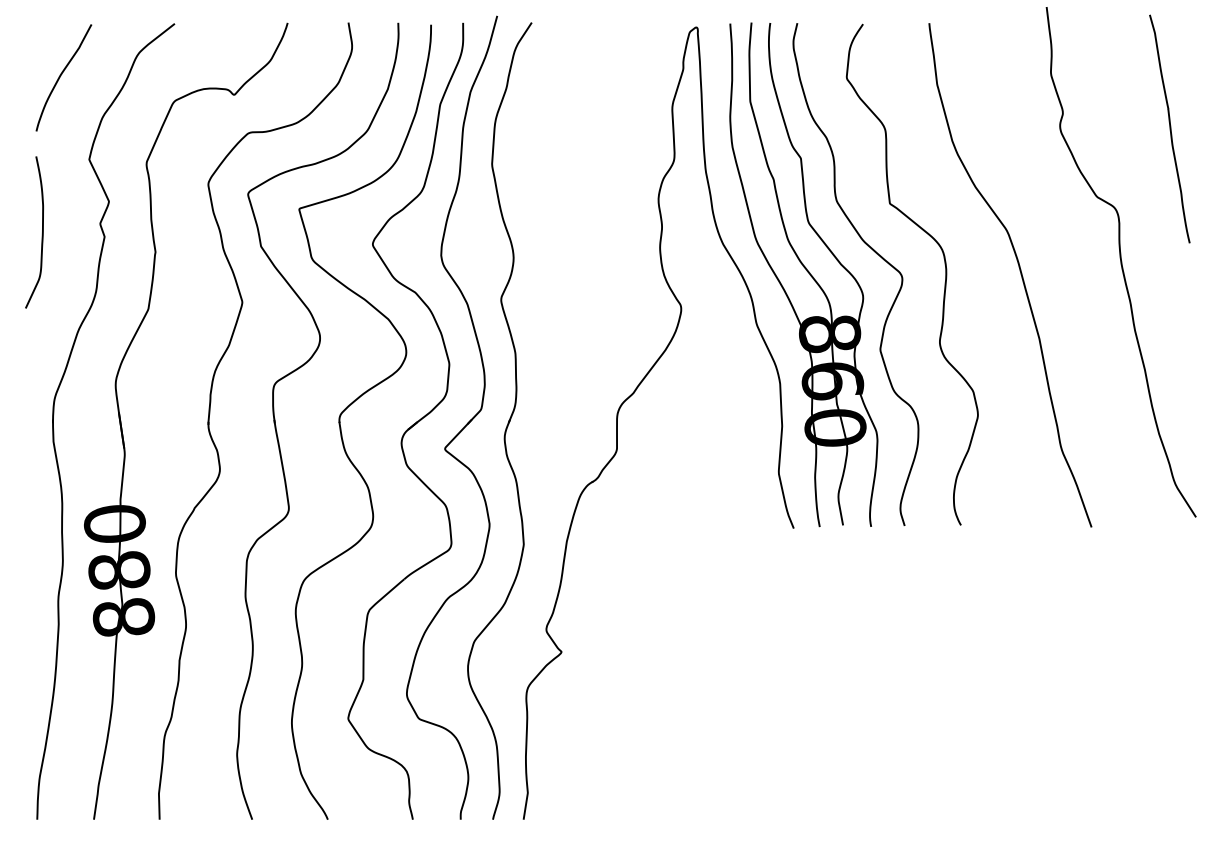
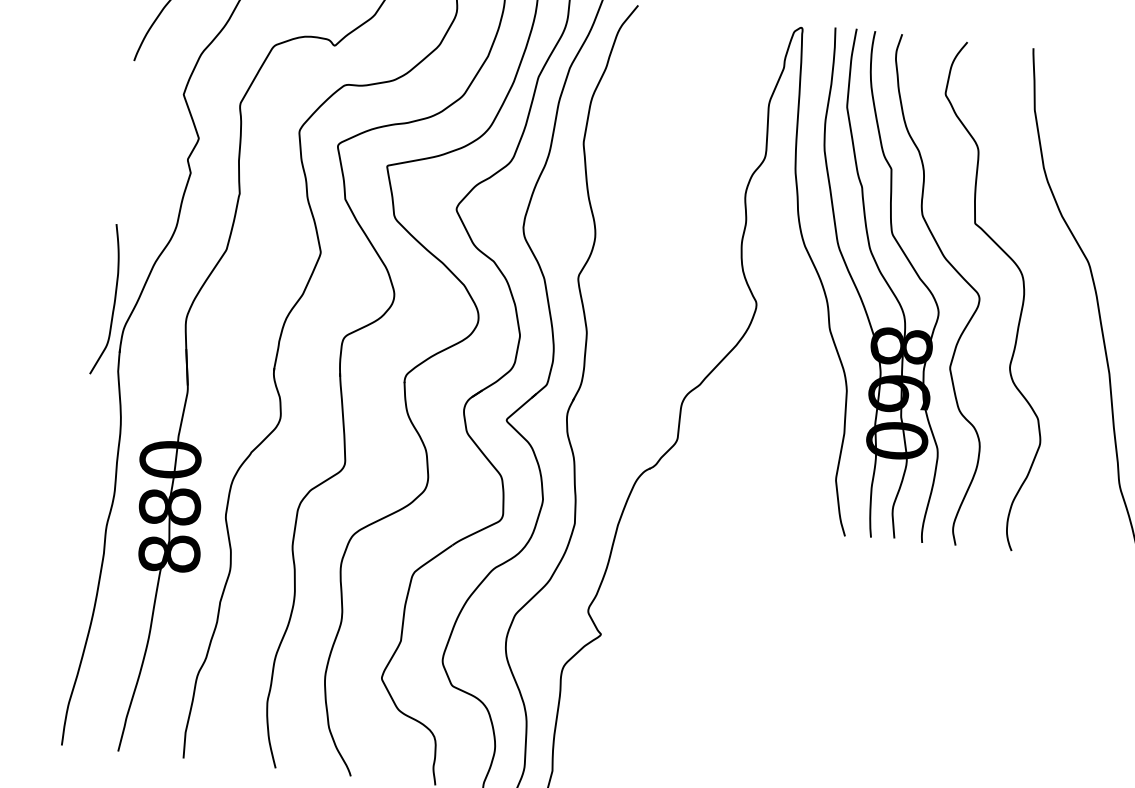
curve: (41, 234) -> (113, 302), moved

